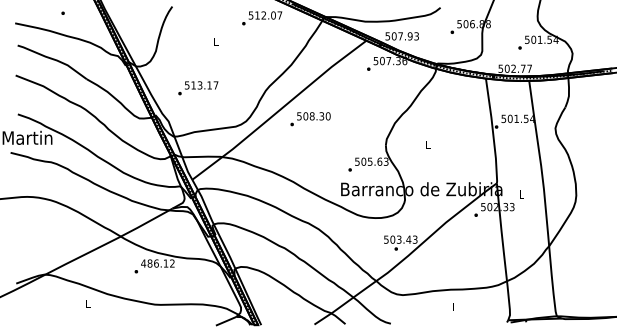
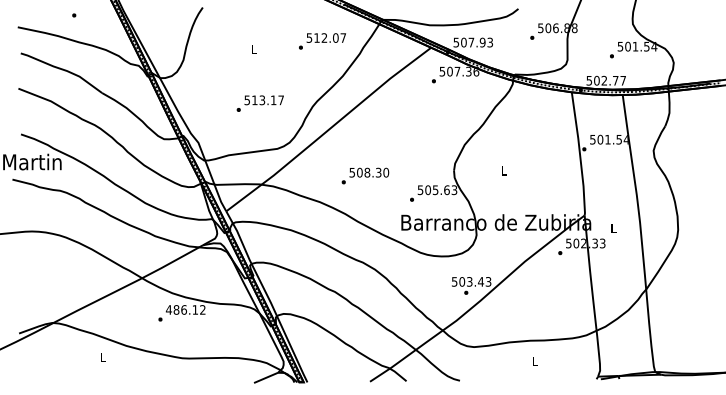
text: (262, 18) -> (322, 41), moved
text: (197, 88) -> (259, 103), moved
text: (310, 118) -> (365, 175), moved

